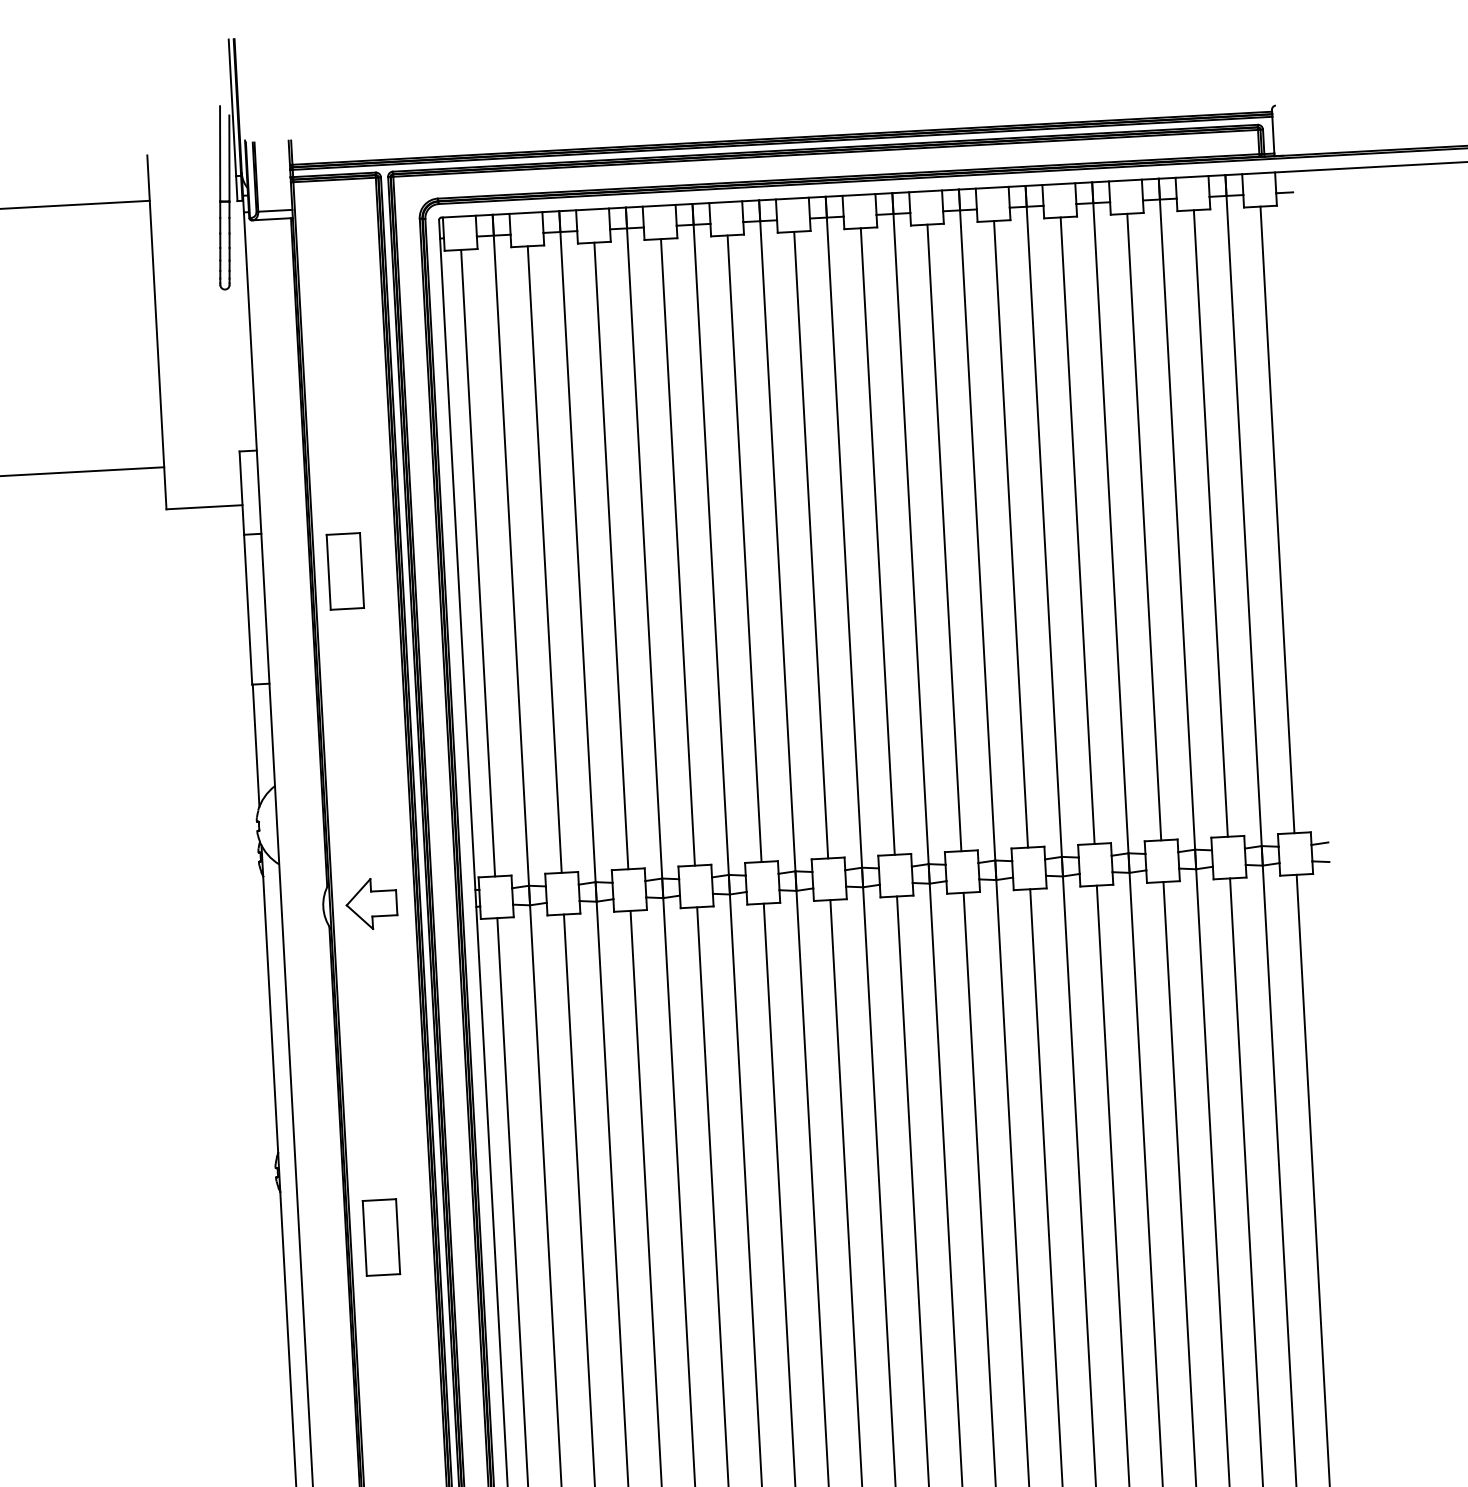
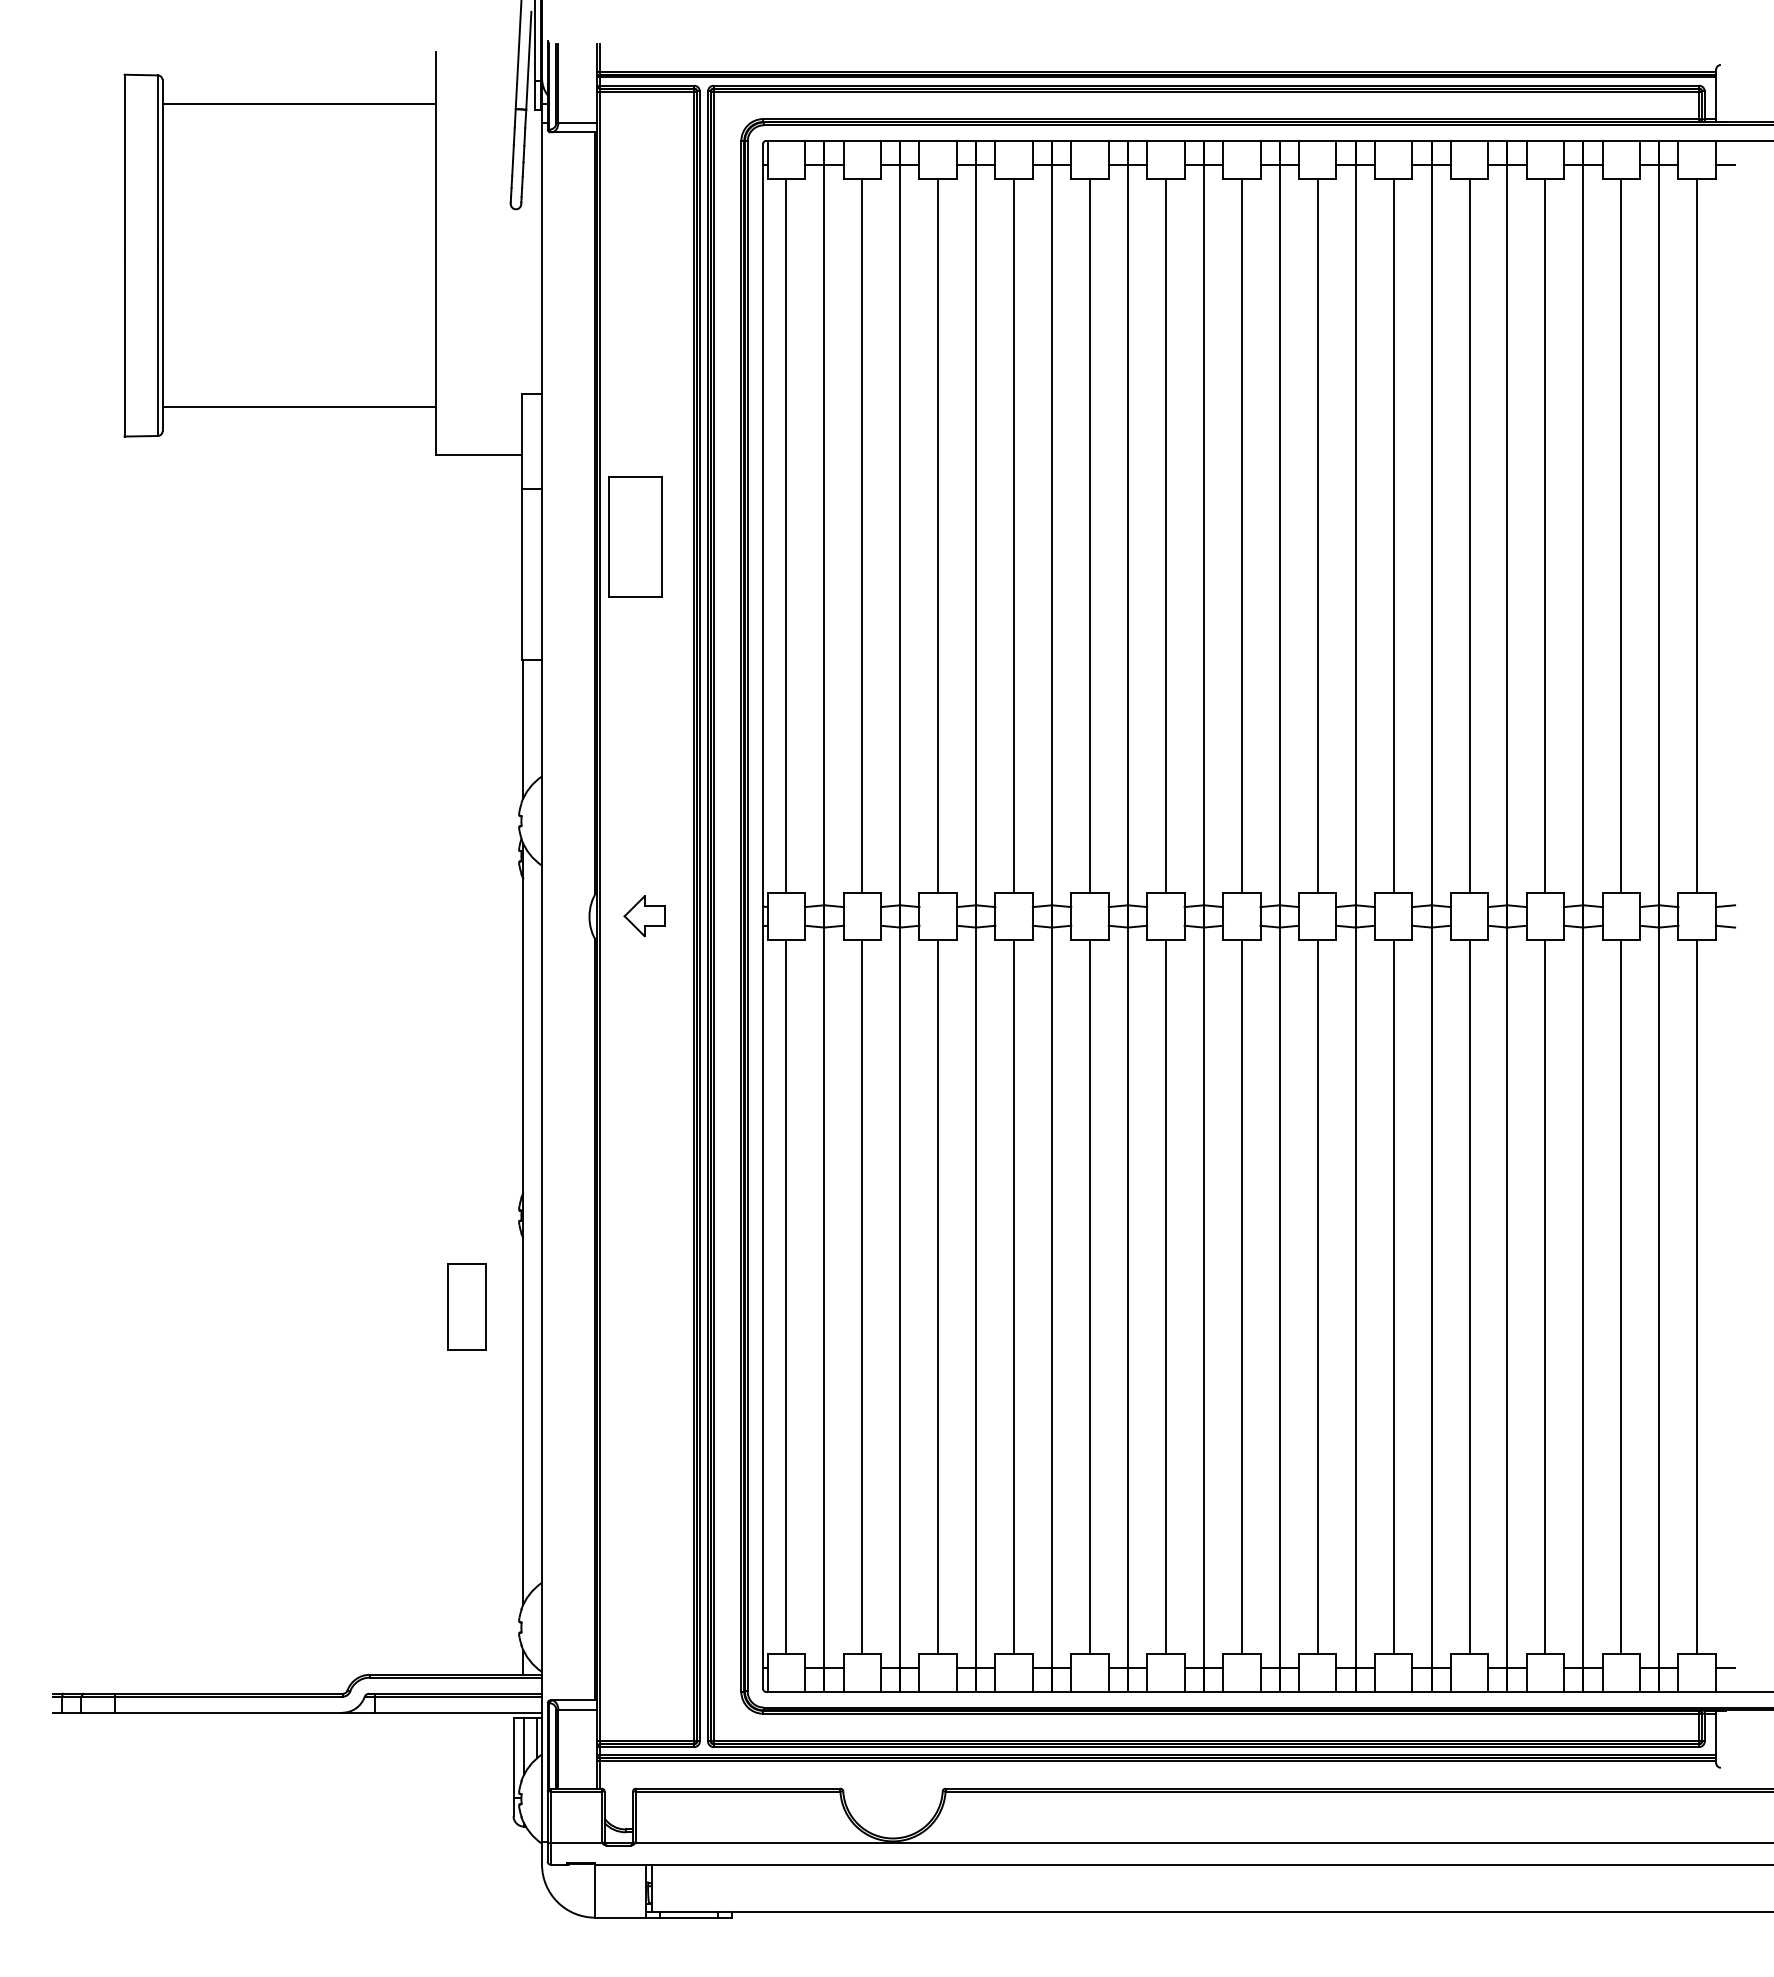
part: (344, 571) -> (634, 536), size x1.4
part: (371, 903) -> (644, 915), size x0.7
part: (380, 1237) -> (466, 1306), moved

